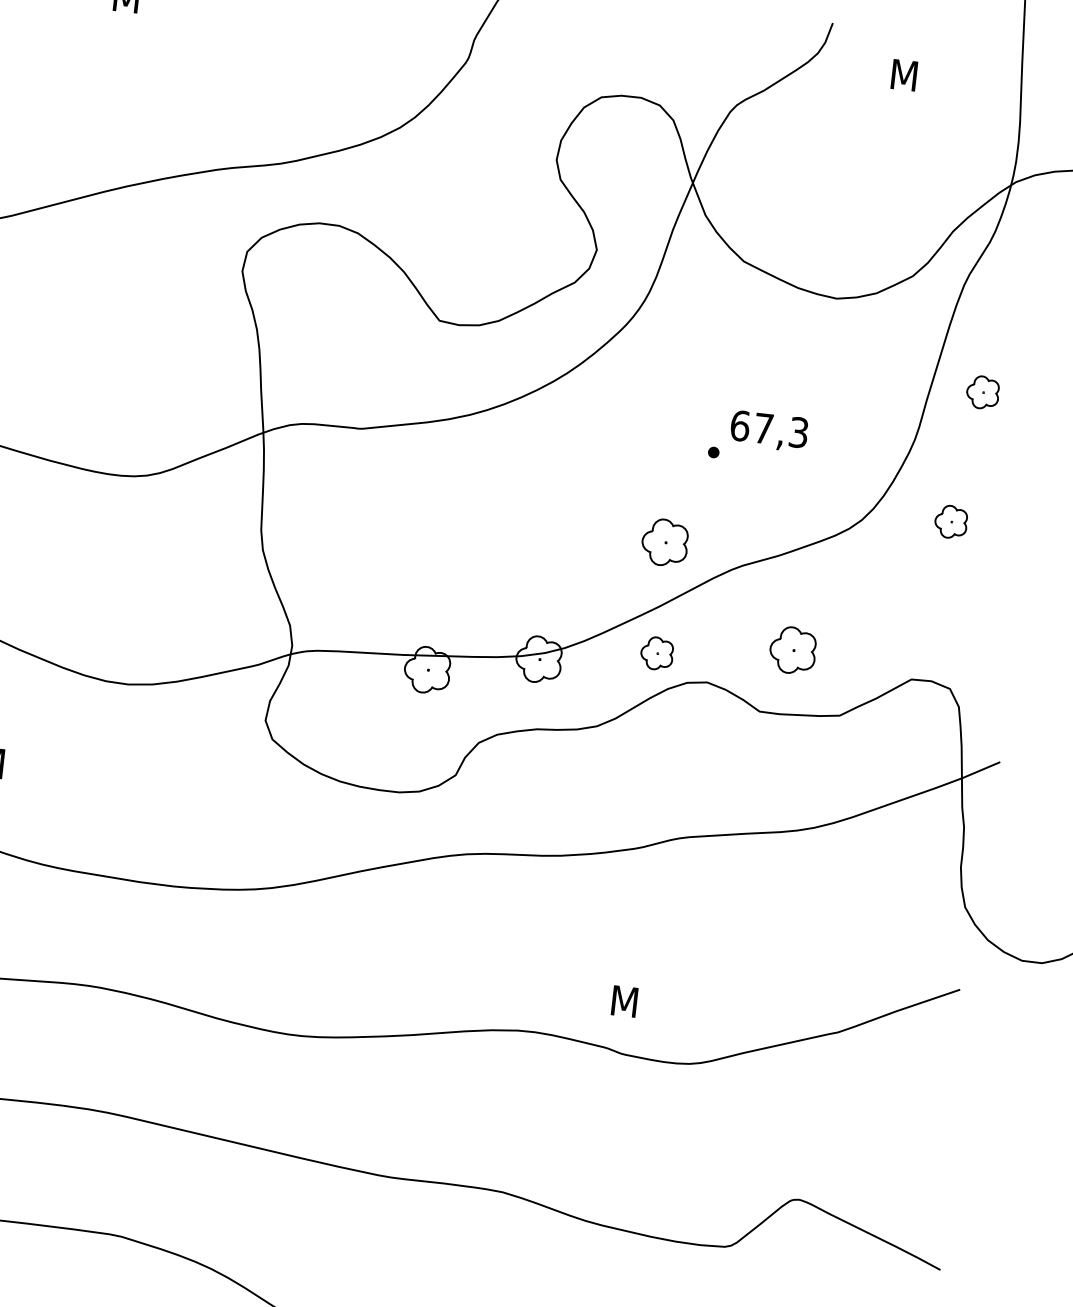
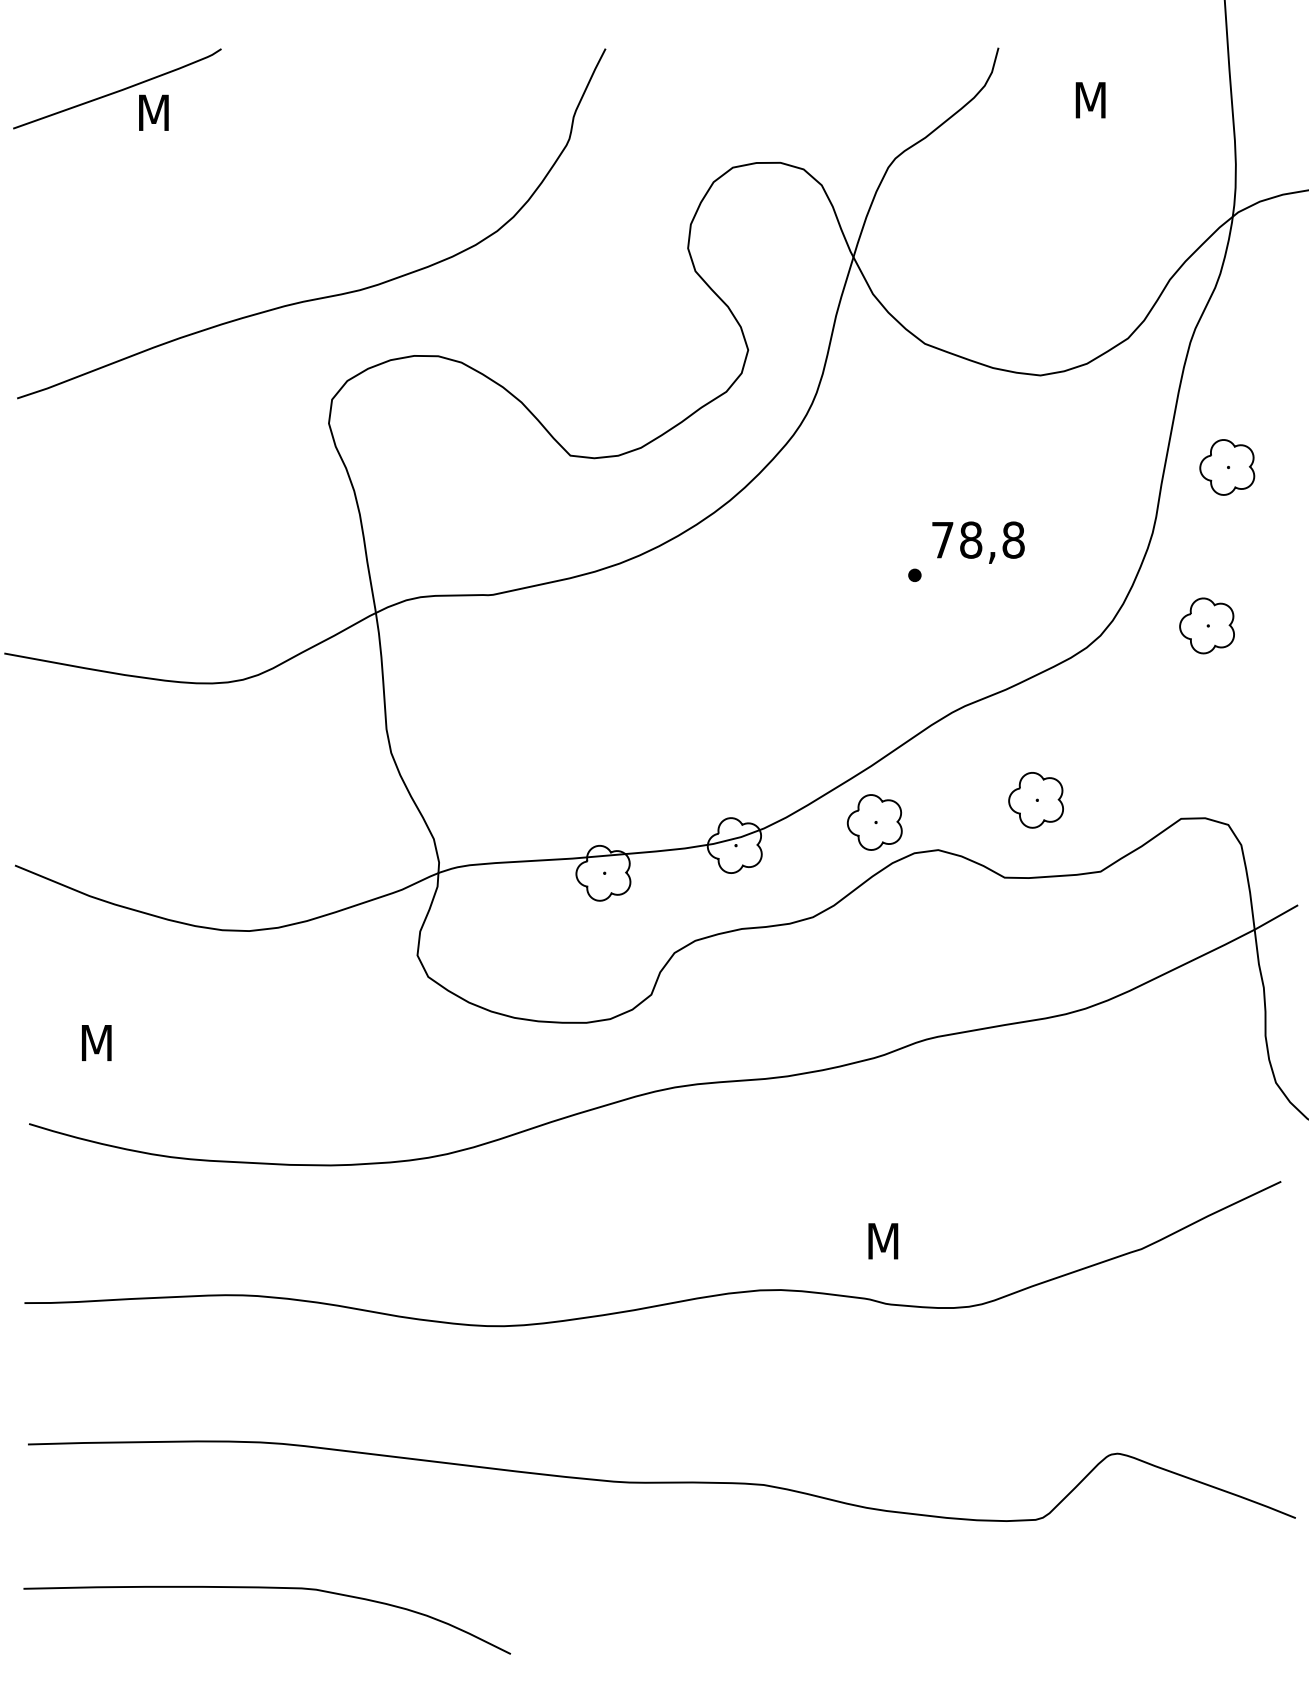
part: (983, 392) -> (1227, 467), size x1.43
text: (769, 428) -> (977, 539), 67,3 -> 78,8
part: (950, 521) -> (1206, 625), size x1.43
part: (664, 542) -> (868, 689), removed
part: (656, 653) -> (874, 822), size x1.43

